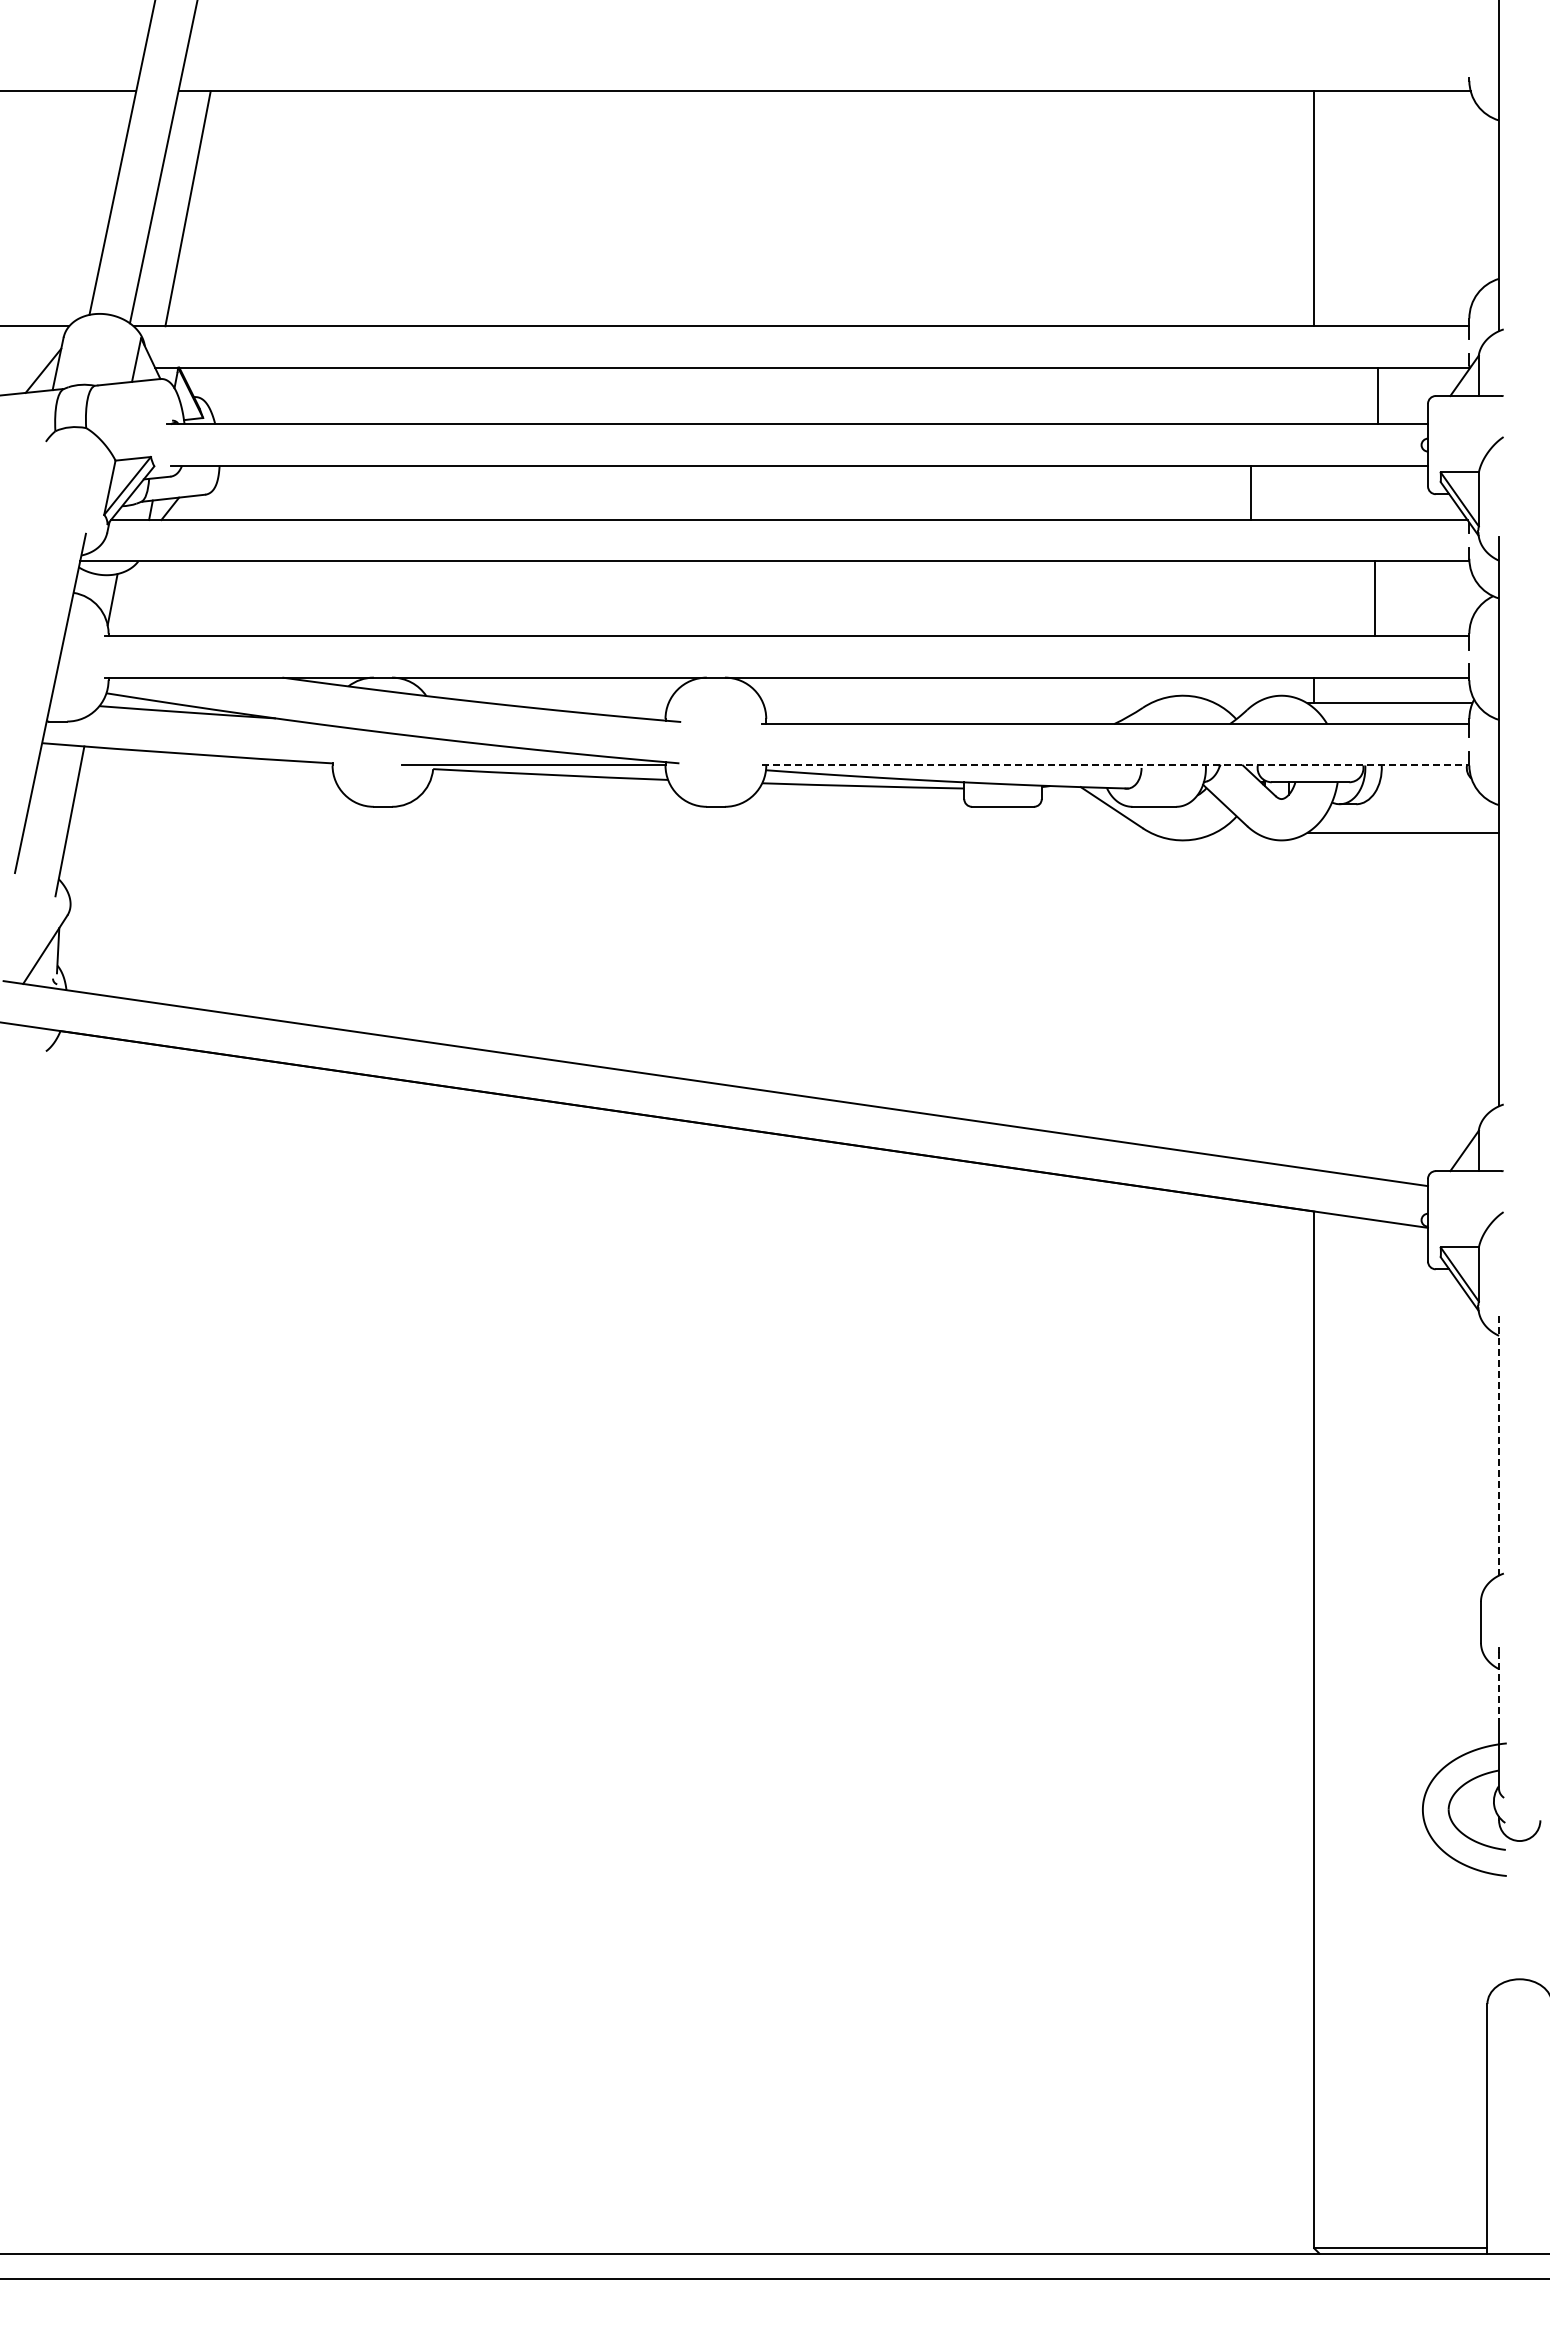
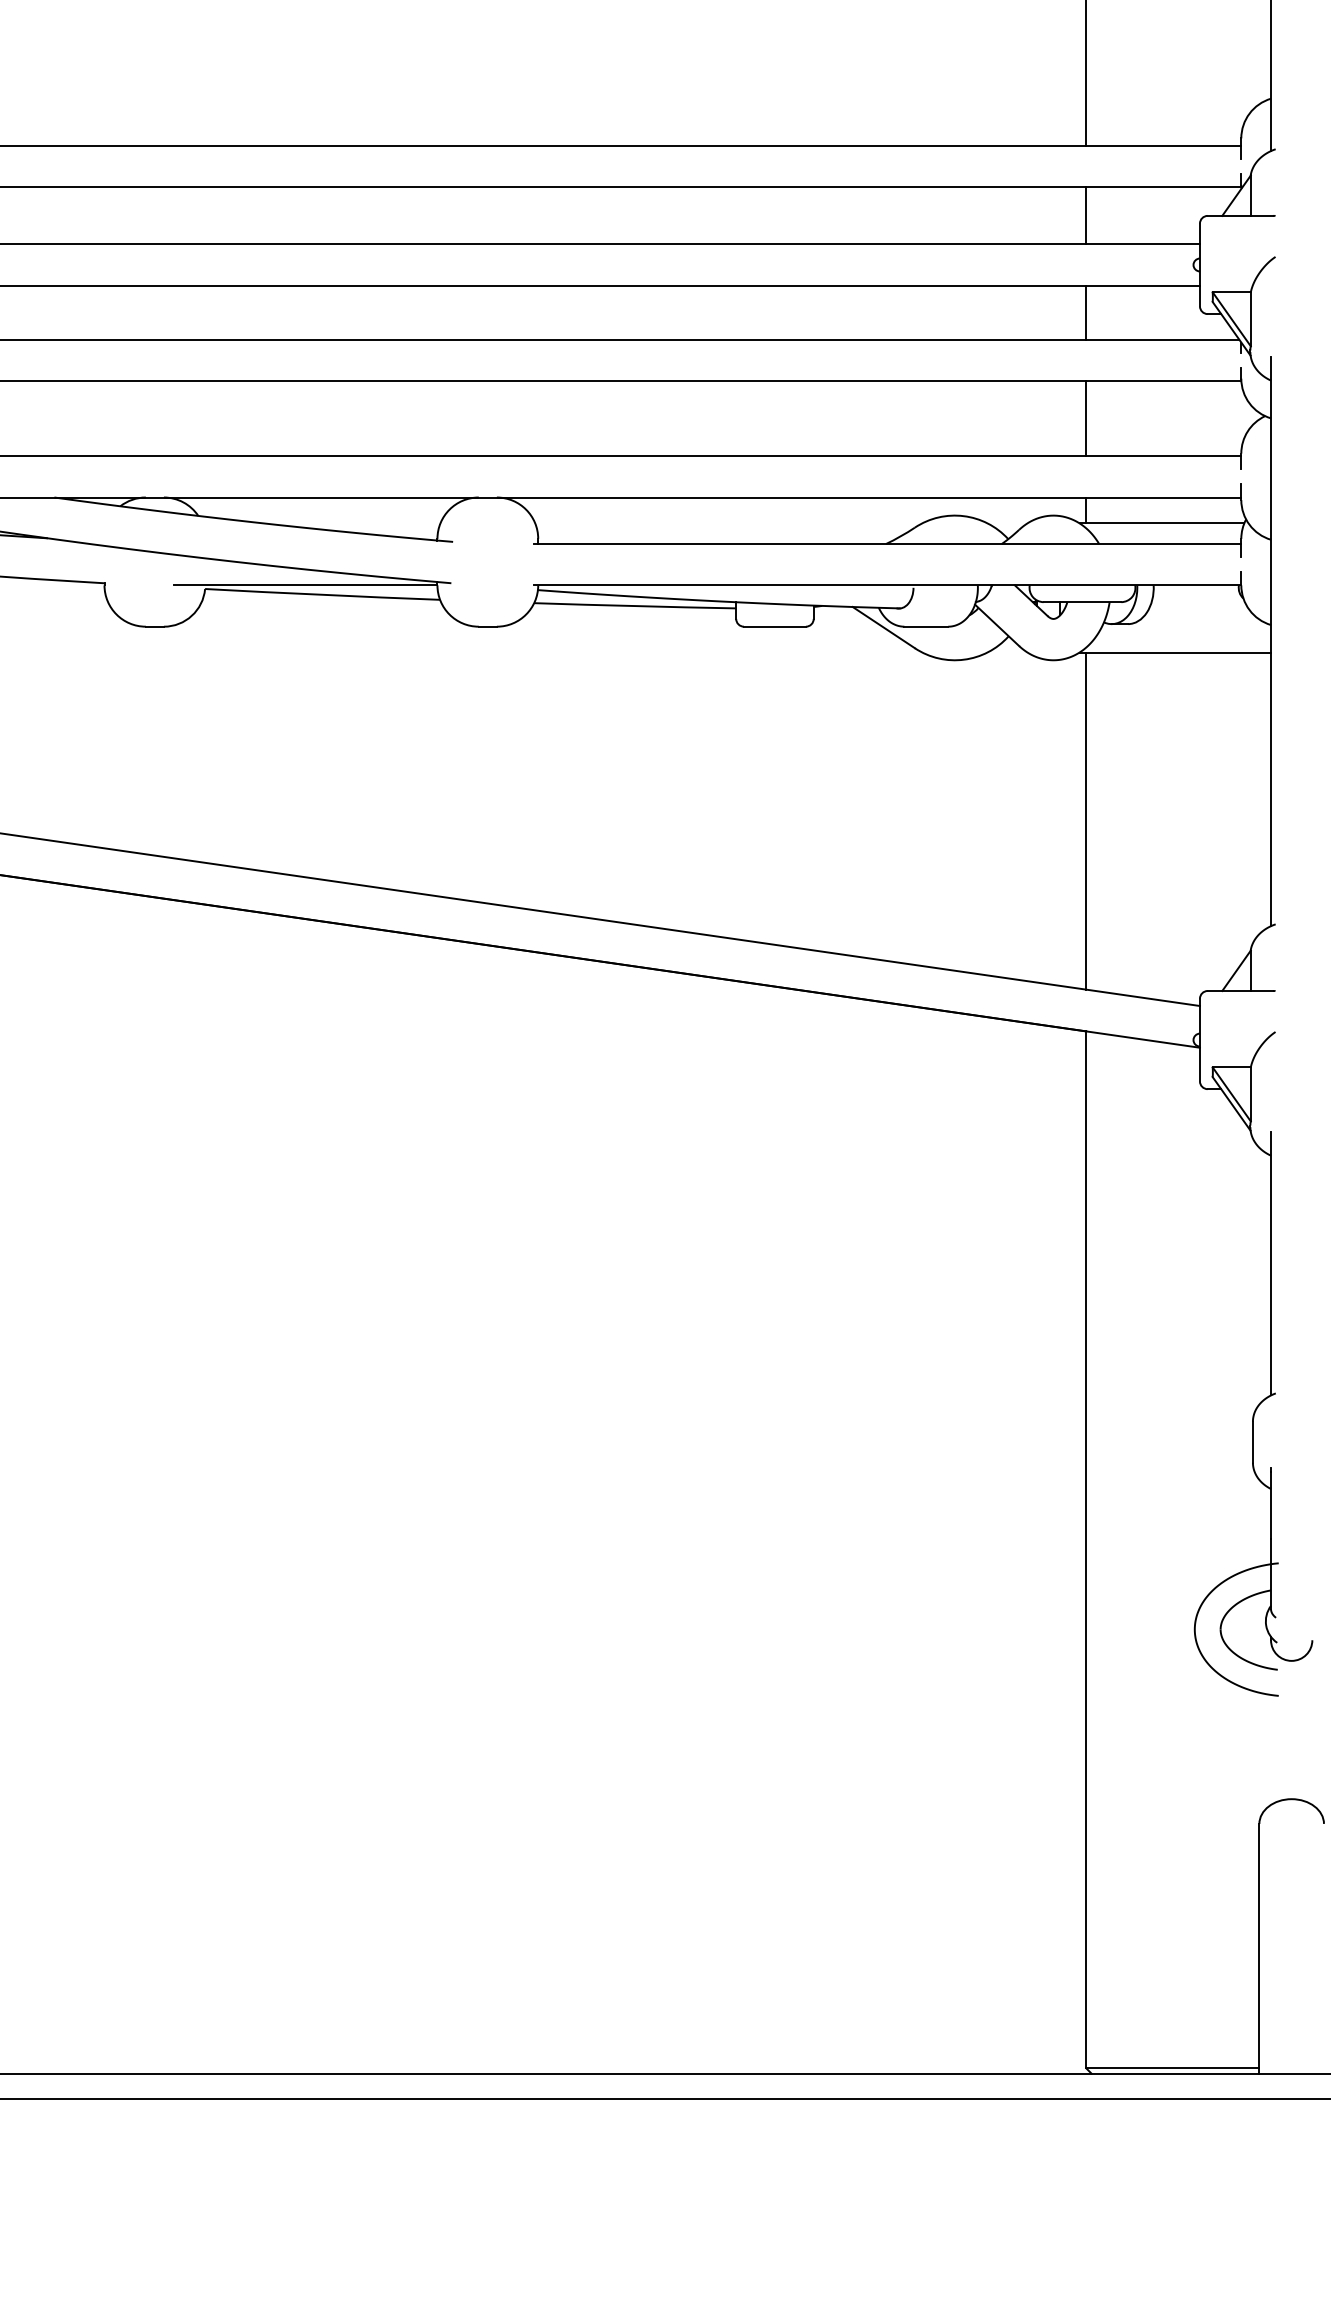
line: (1378, 395) -> (1086, 215), moved
line: (1251, 492) -> (1086, 312), moved
line: (1375, 598) -> (1086, 418), moved
line: (1116, 765) -> (888, 585), dashed -> solid
line: (1314, 1000) -> (1086, 820), added
line: (1499, 1443) -> (1271, 1263), dashed -> solid
line: (1499, 1685) -> (1271, 1505), dashed -> solid

